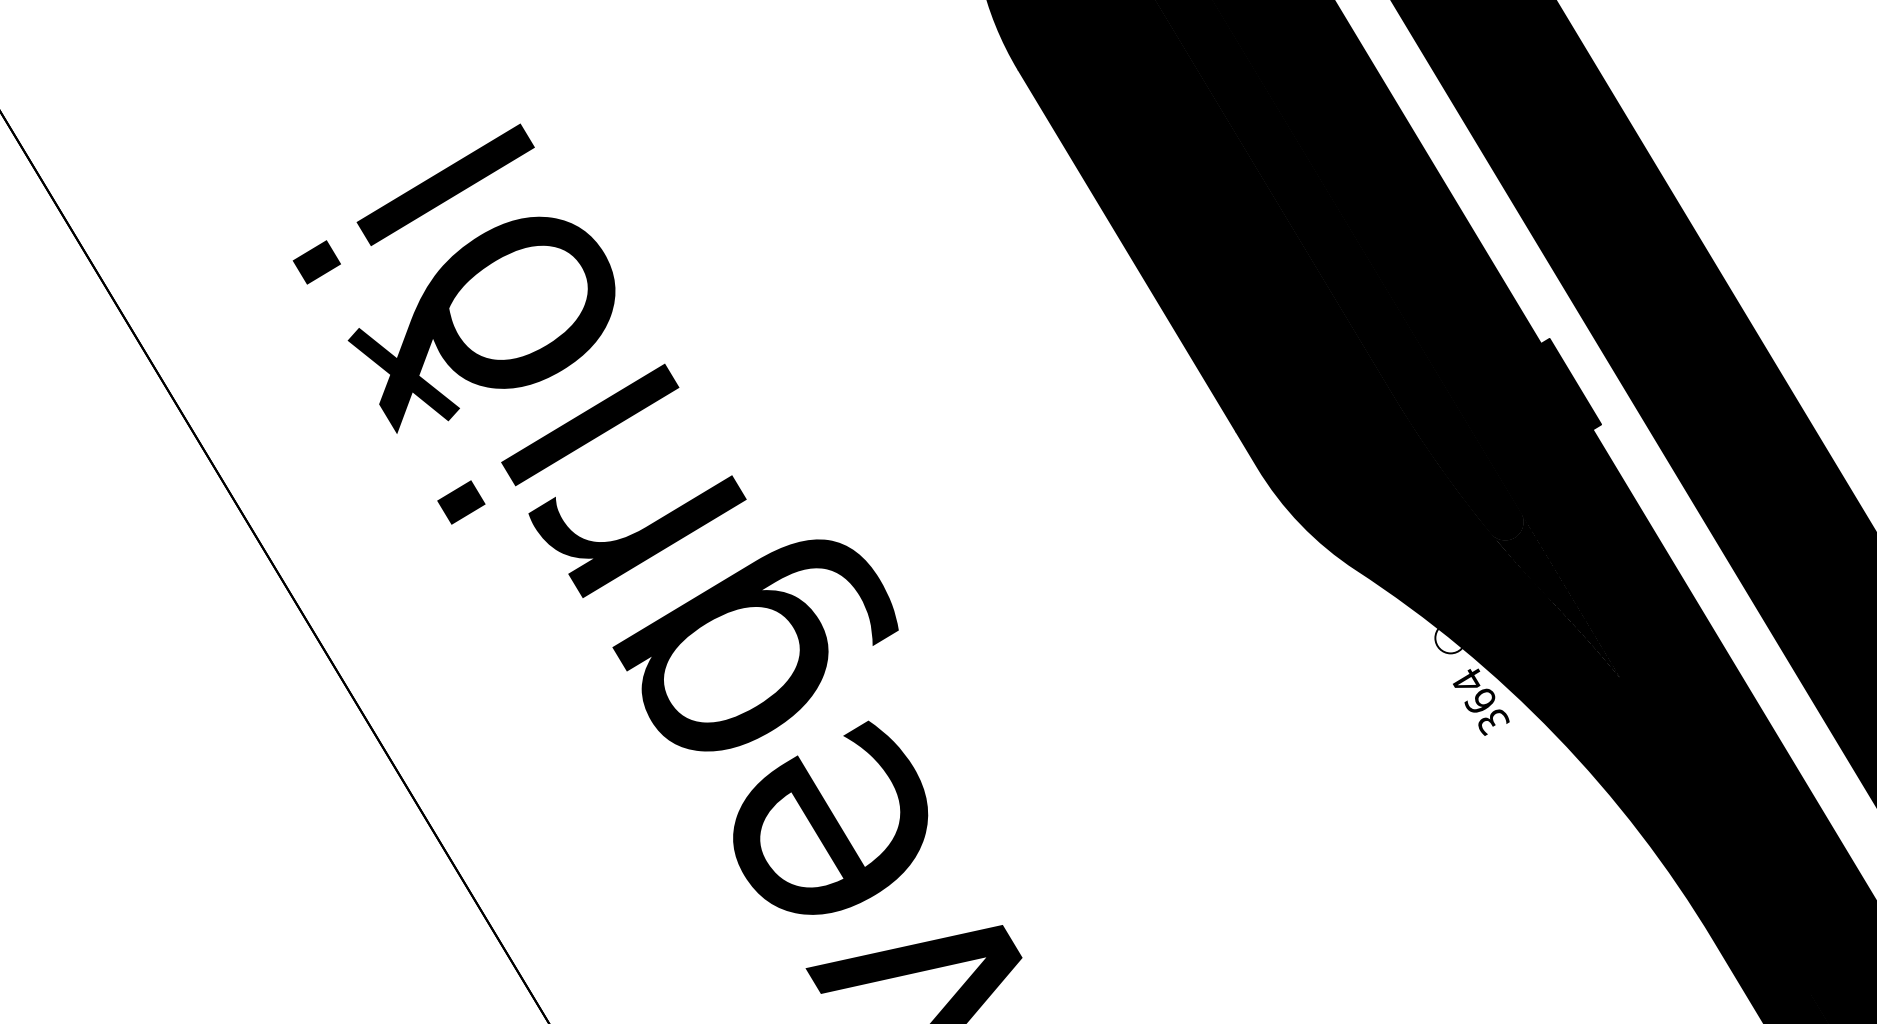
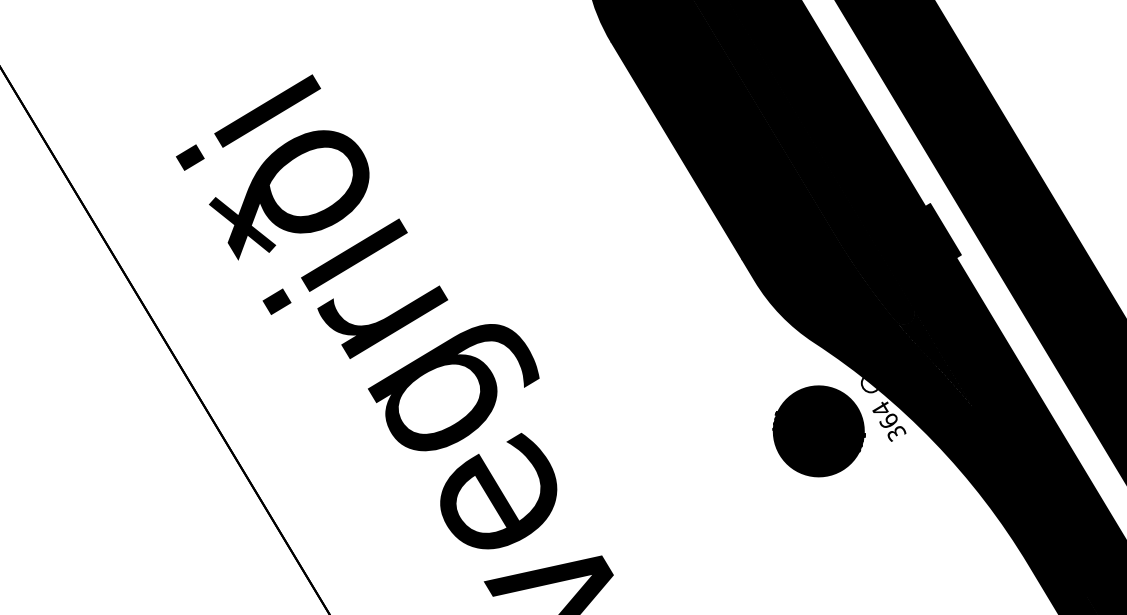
part: (1363, 718) -> (818, 431), added

